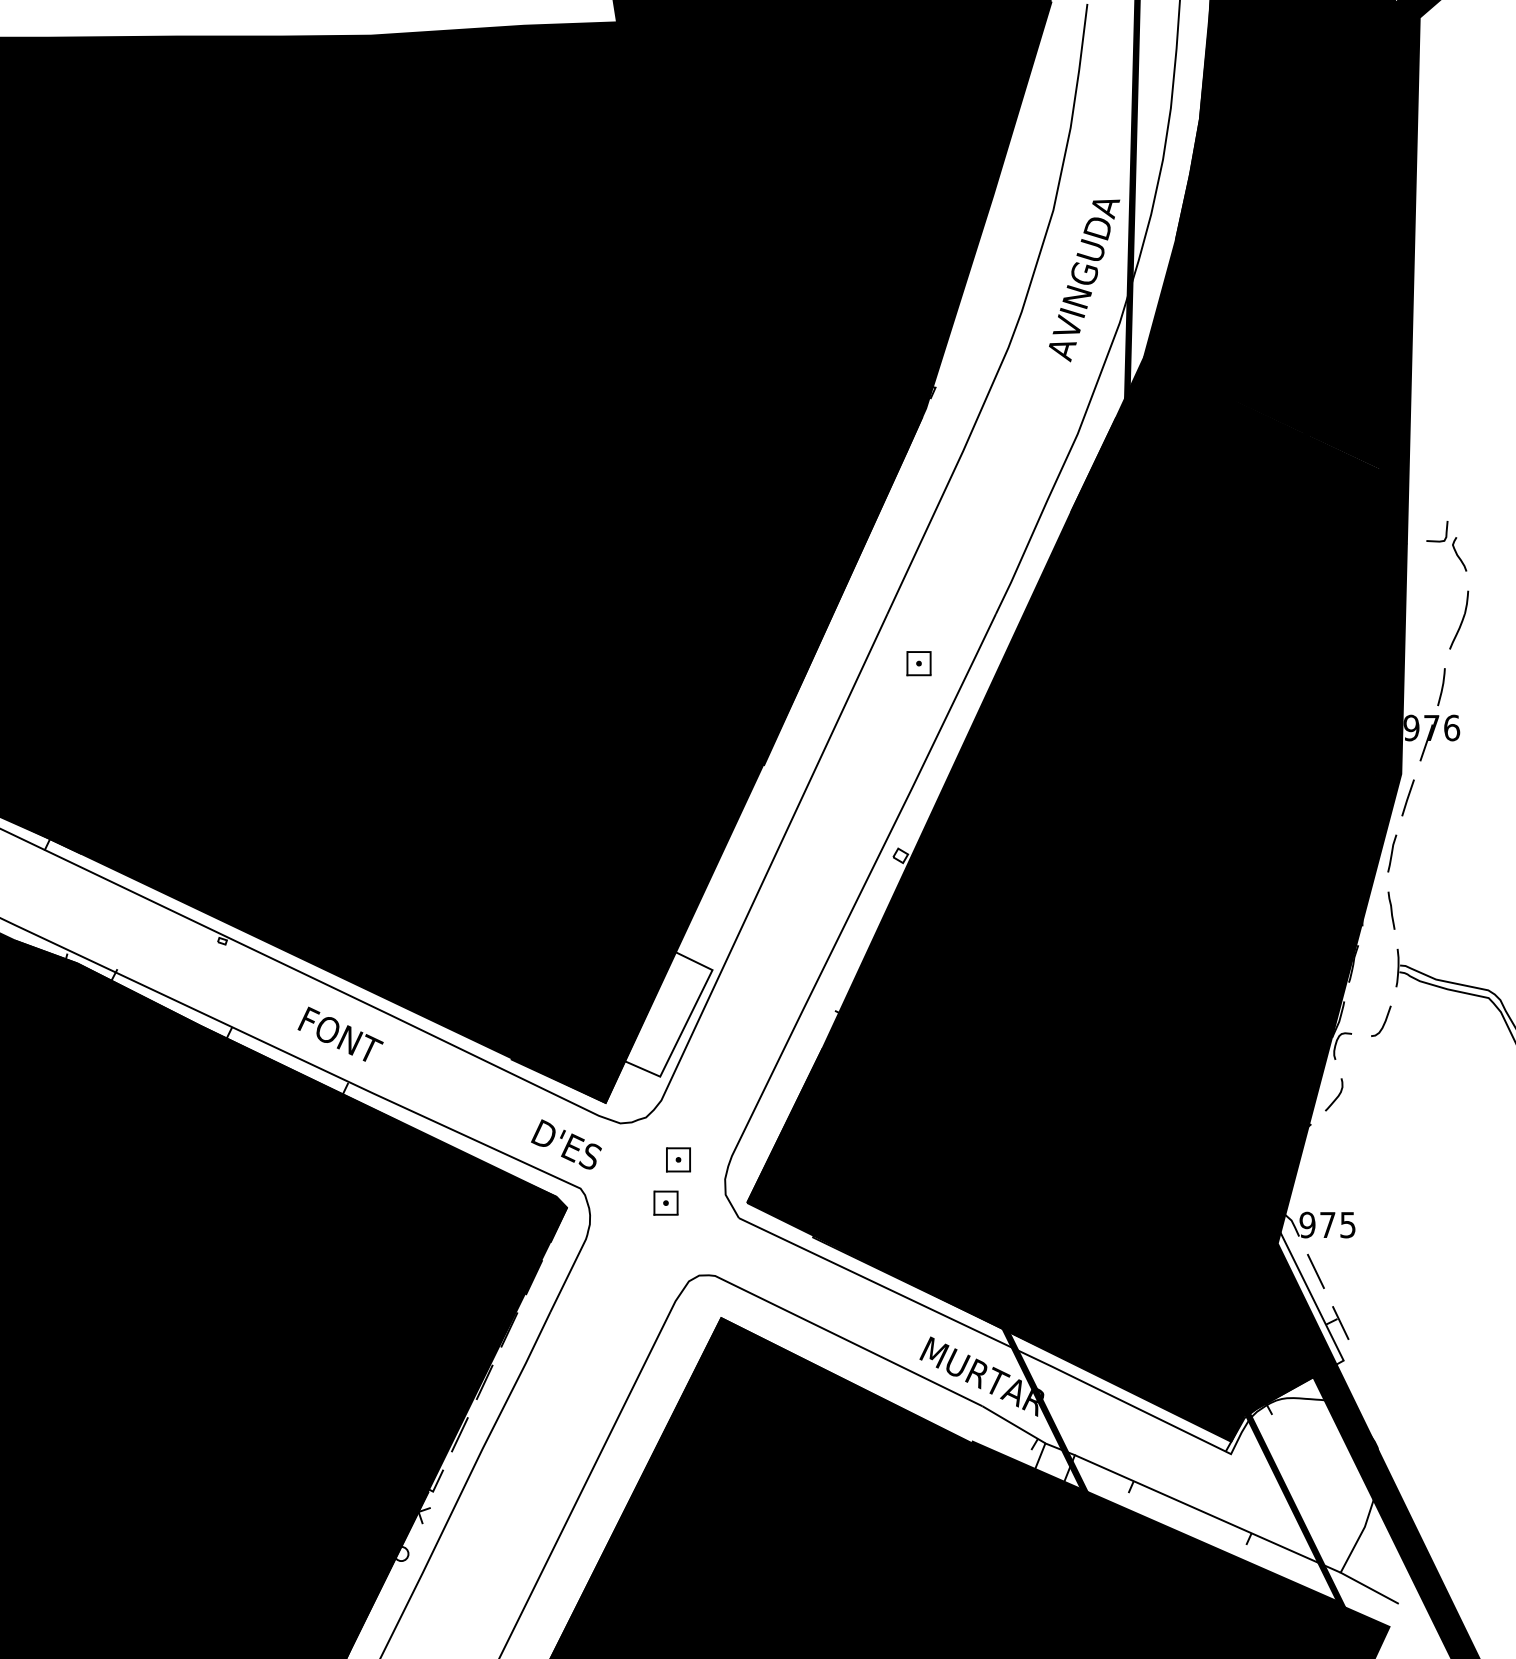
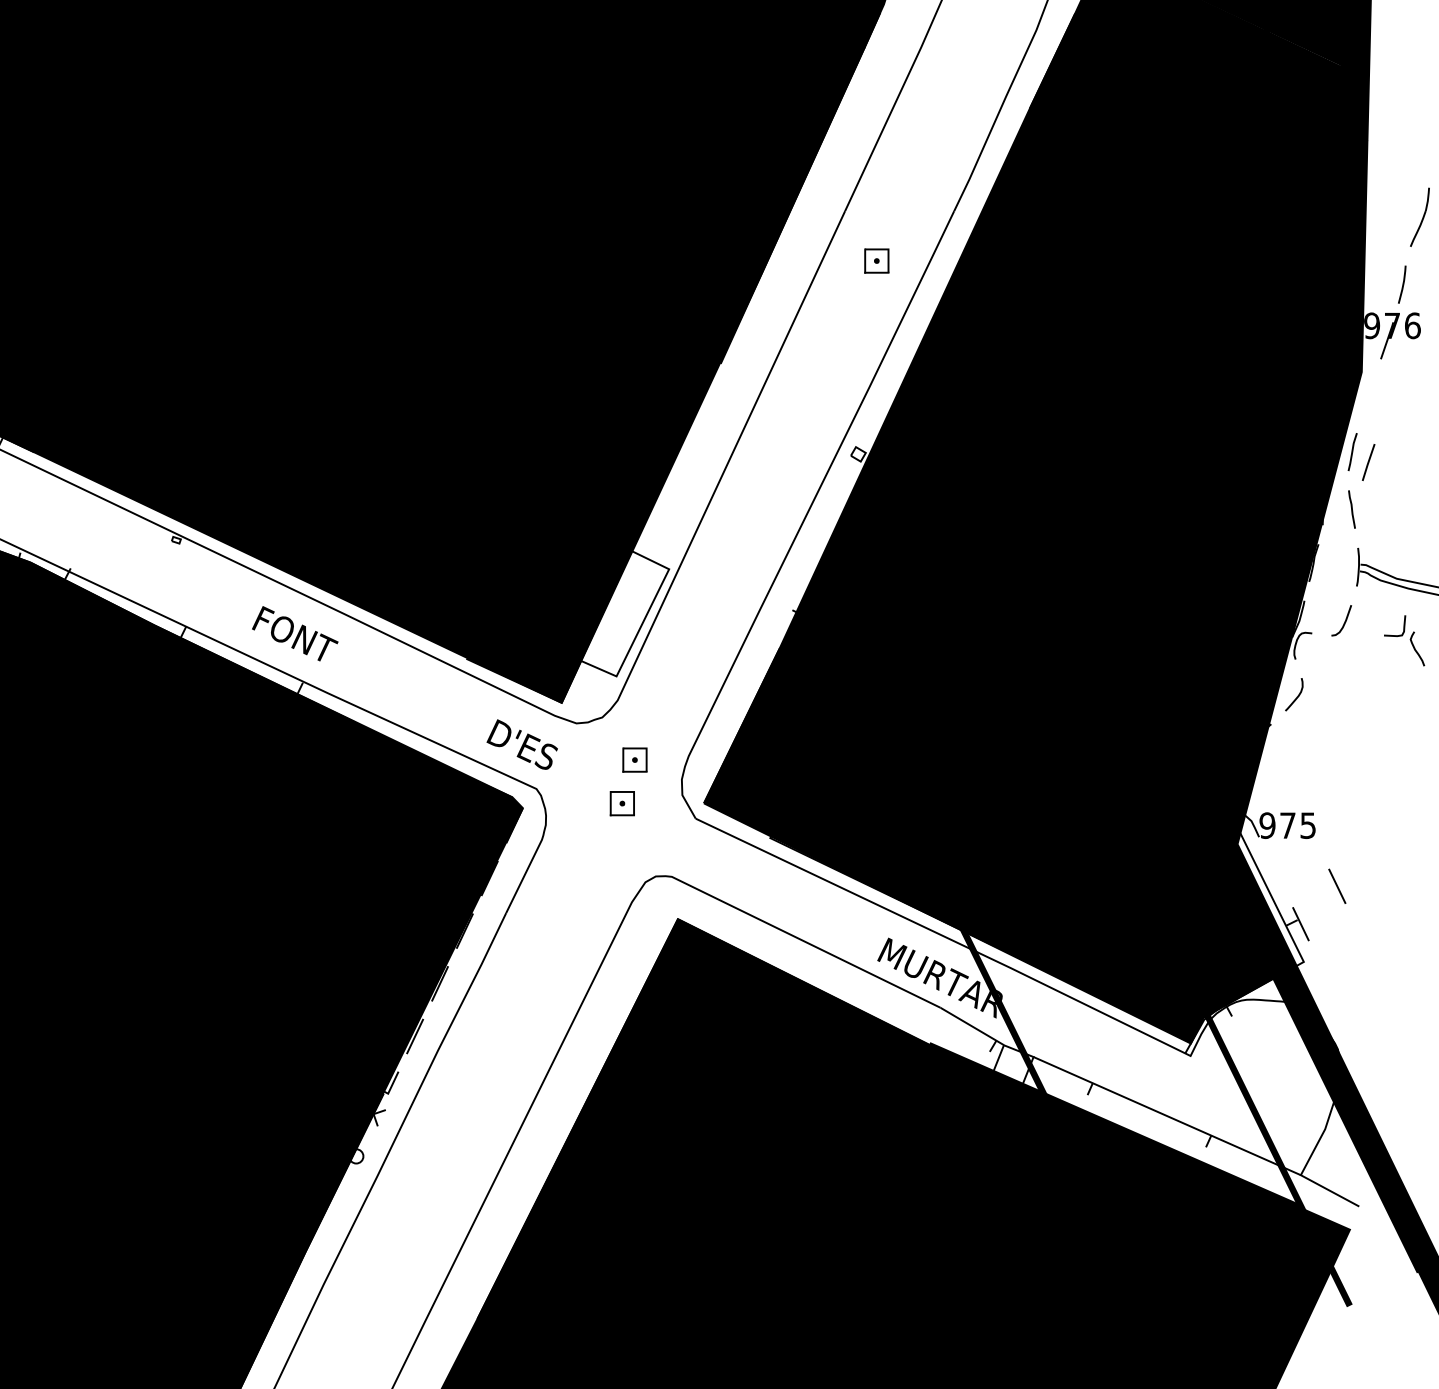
part: (1446, 546) -> (1404, 641), moved
line: (1407, 797) -> (1368, 462), moved
line: (1315, 1270) -> (1336, 885), moved

